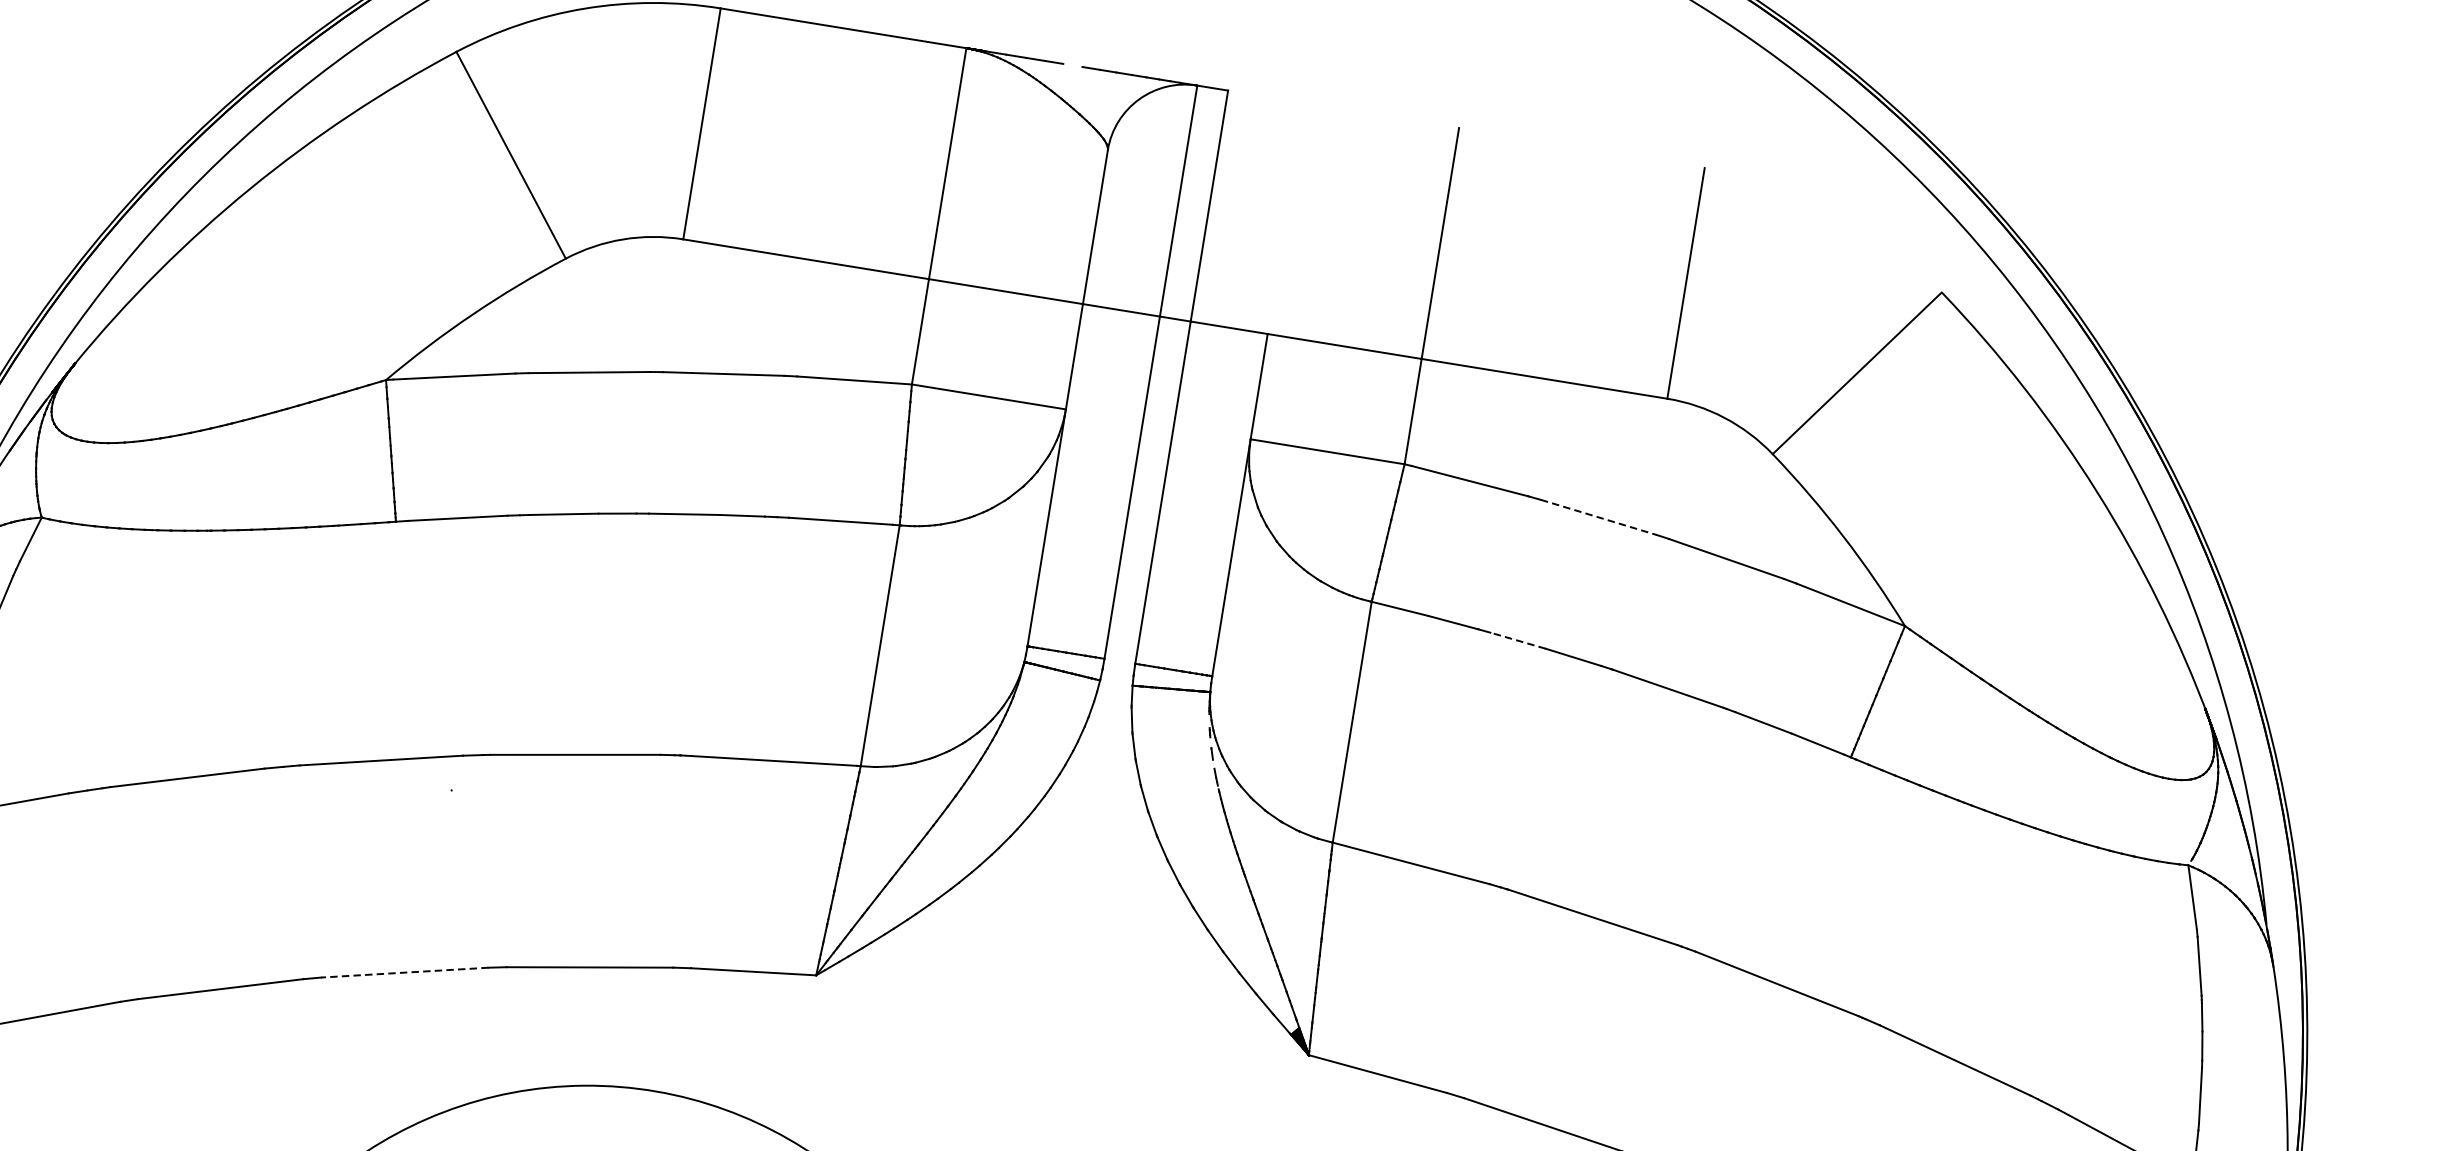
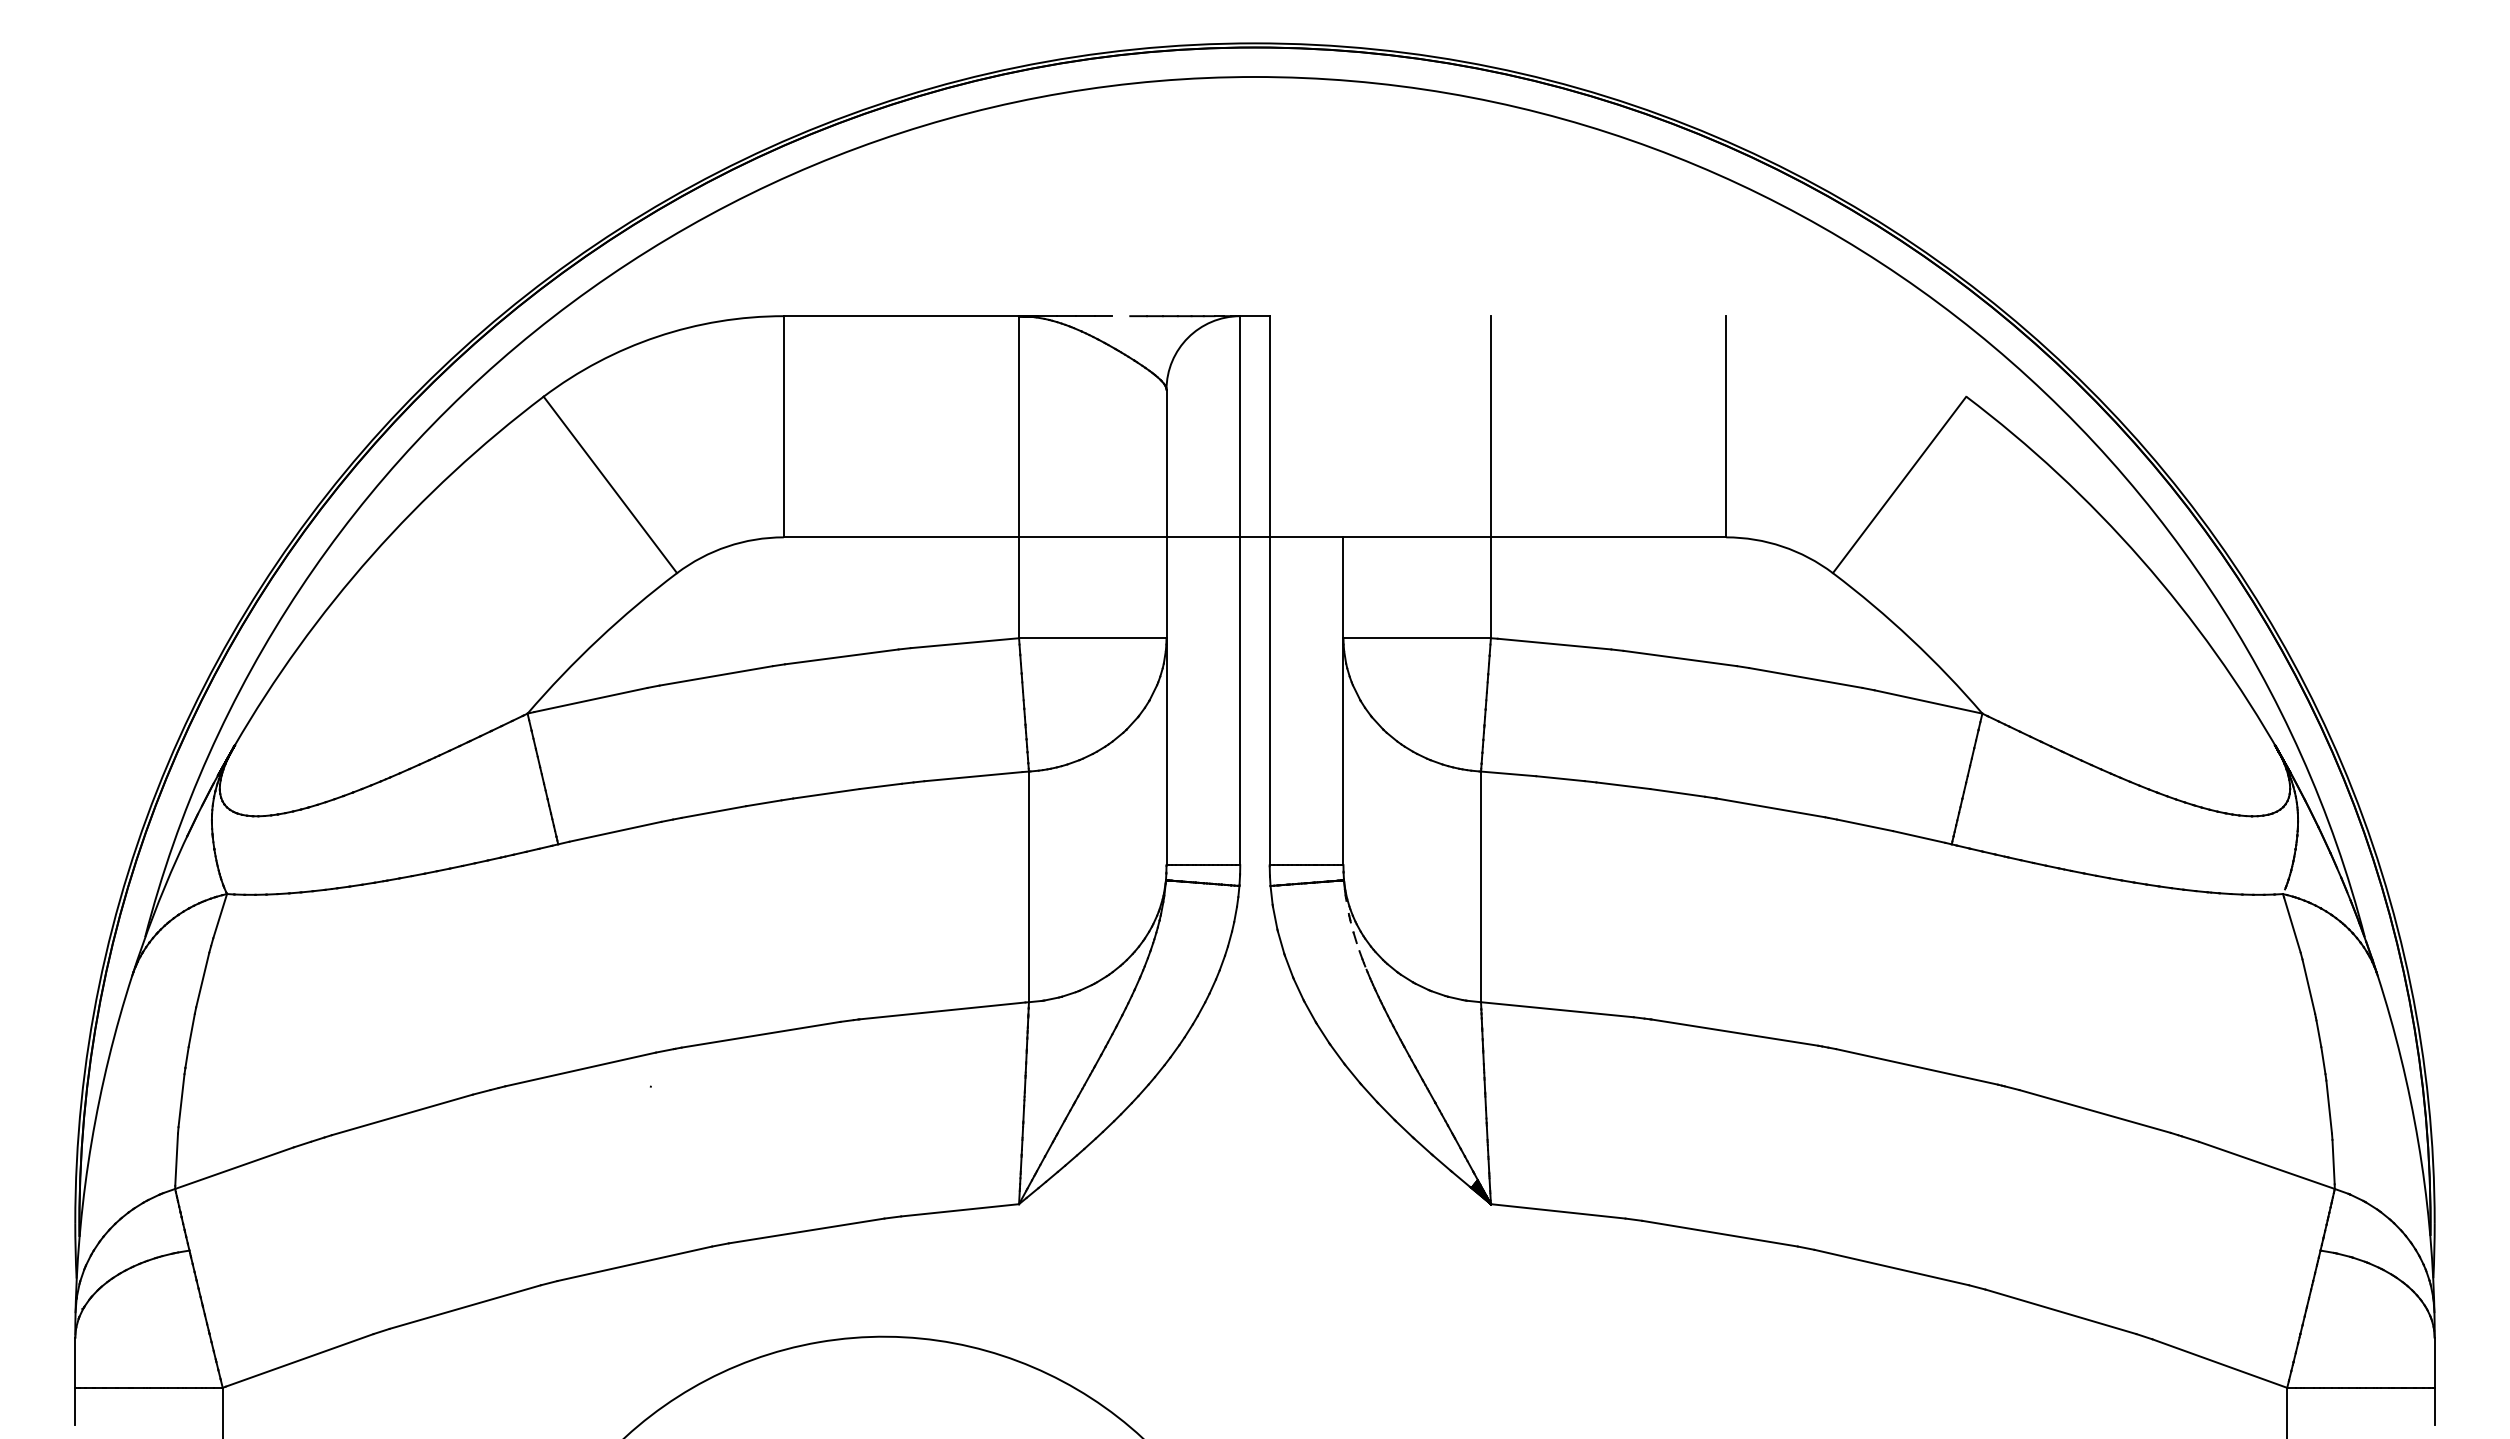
line: (1599, 517) -> (1680, 658), dashed -> solid
line: (1517, 640) -> (1622, 785), dashed -> solid
line: (404, 972) -> (634, 1263), dashed -> solid

